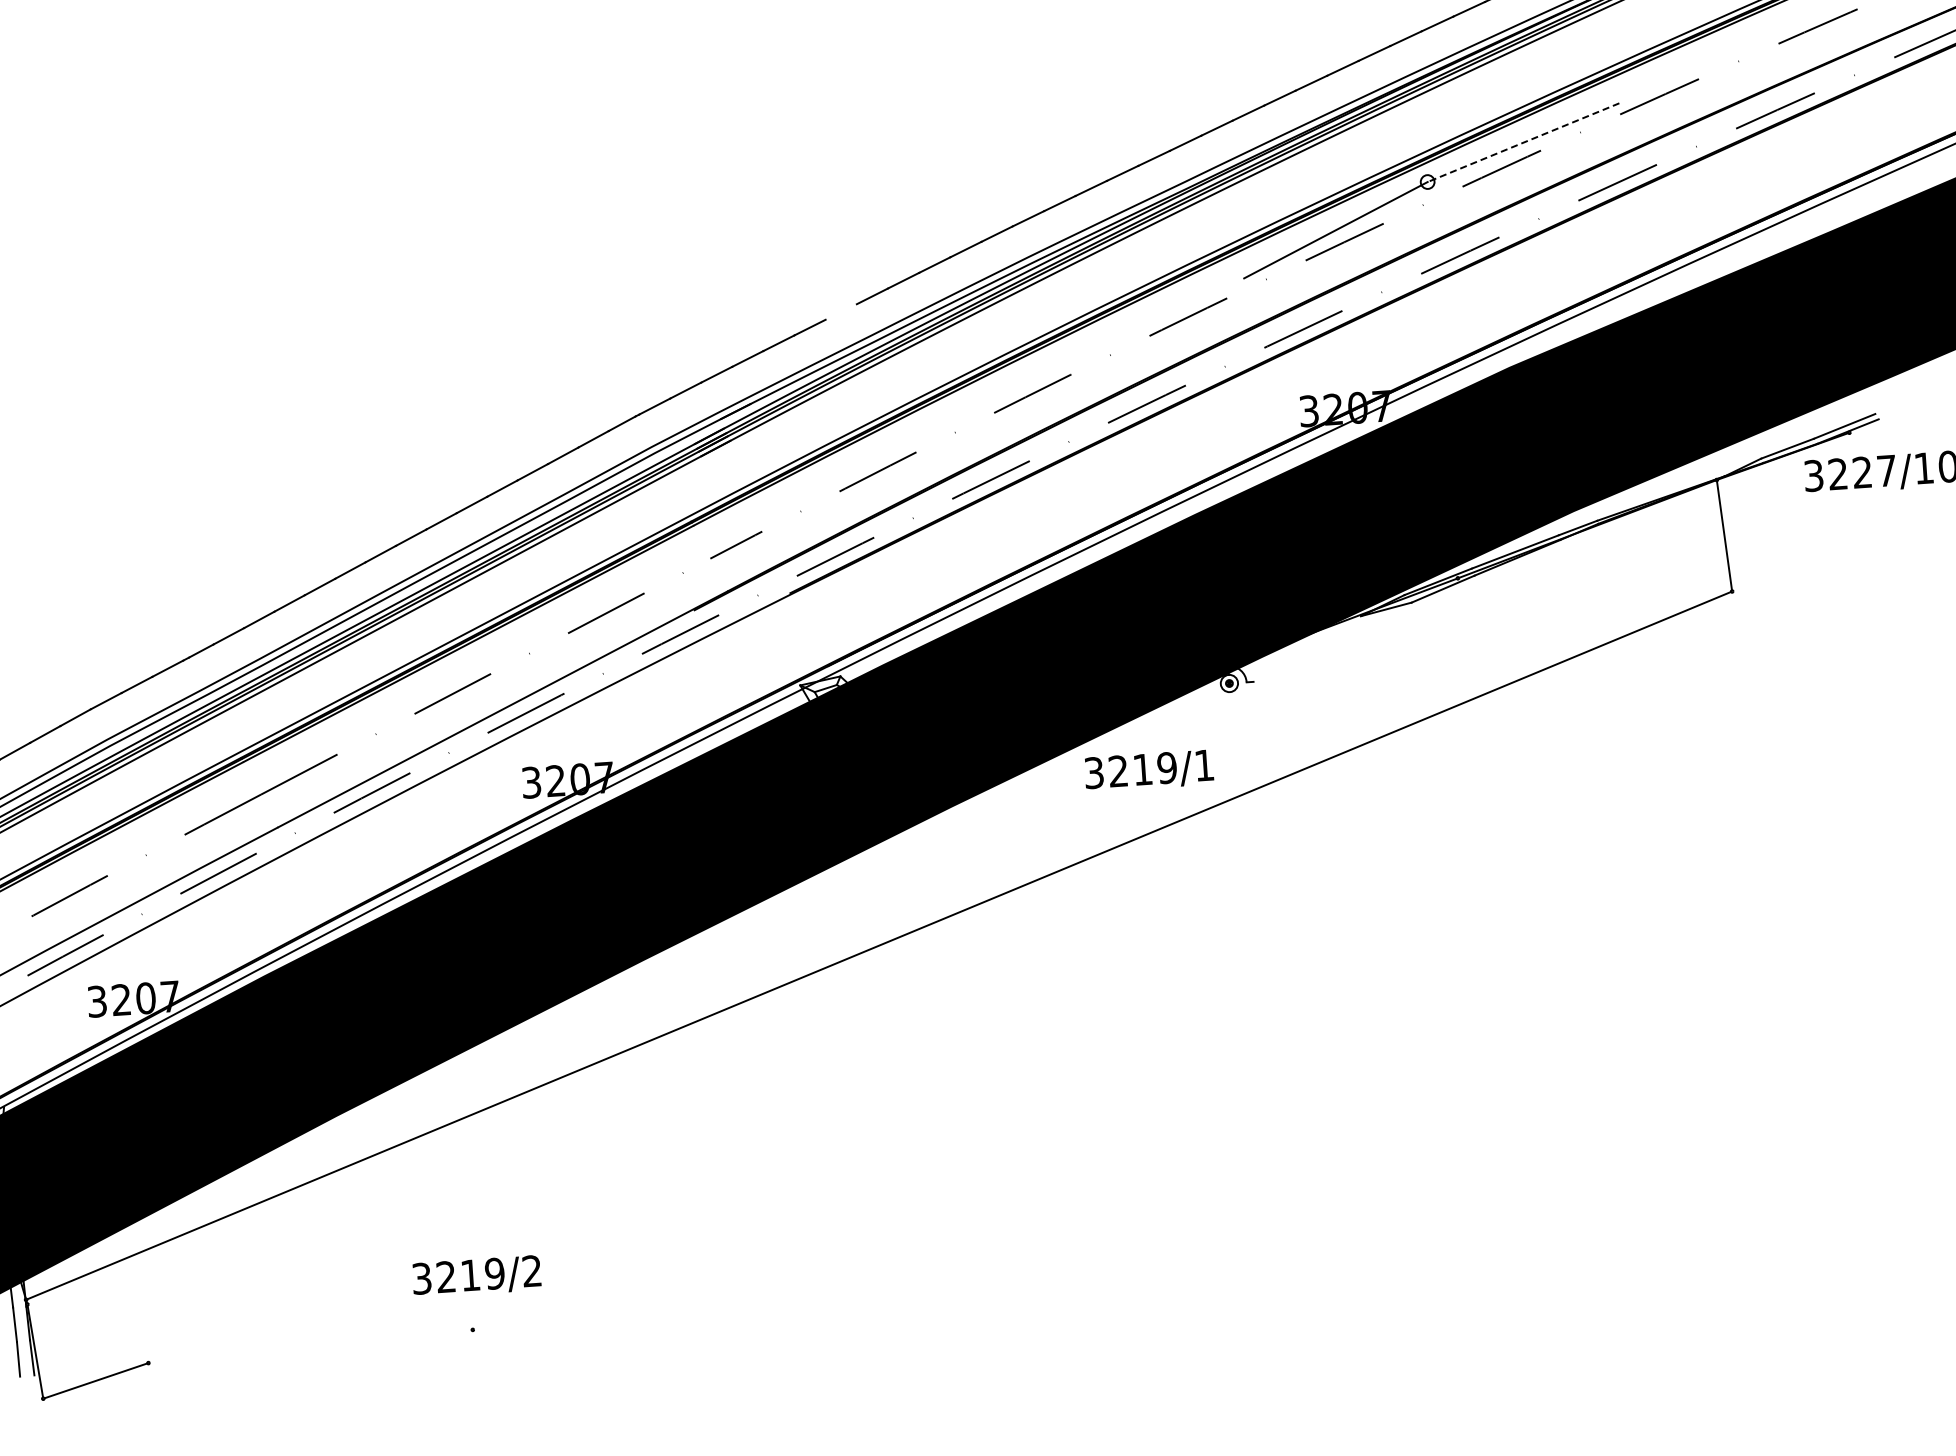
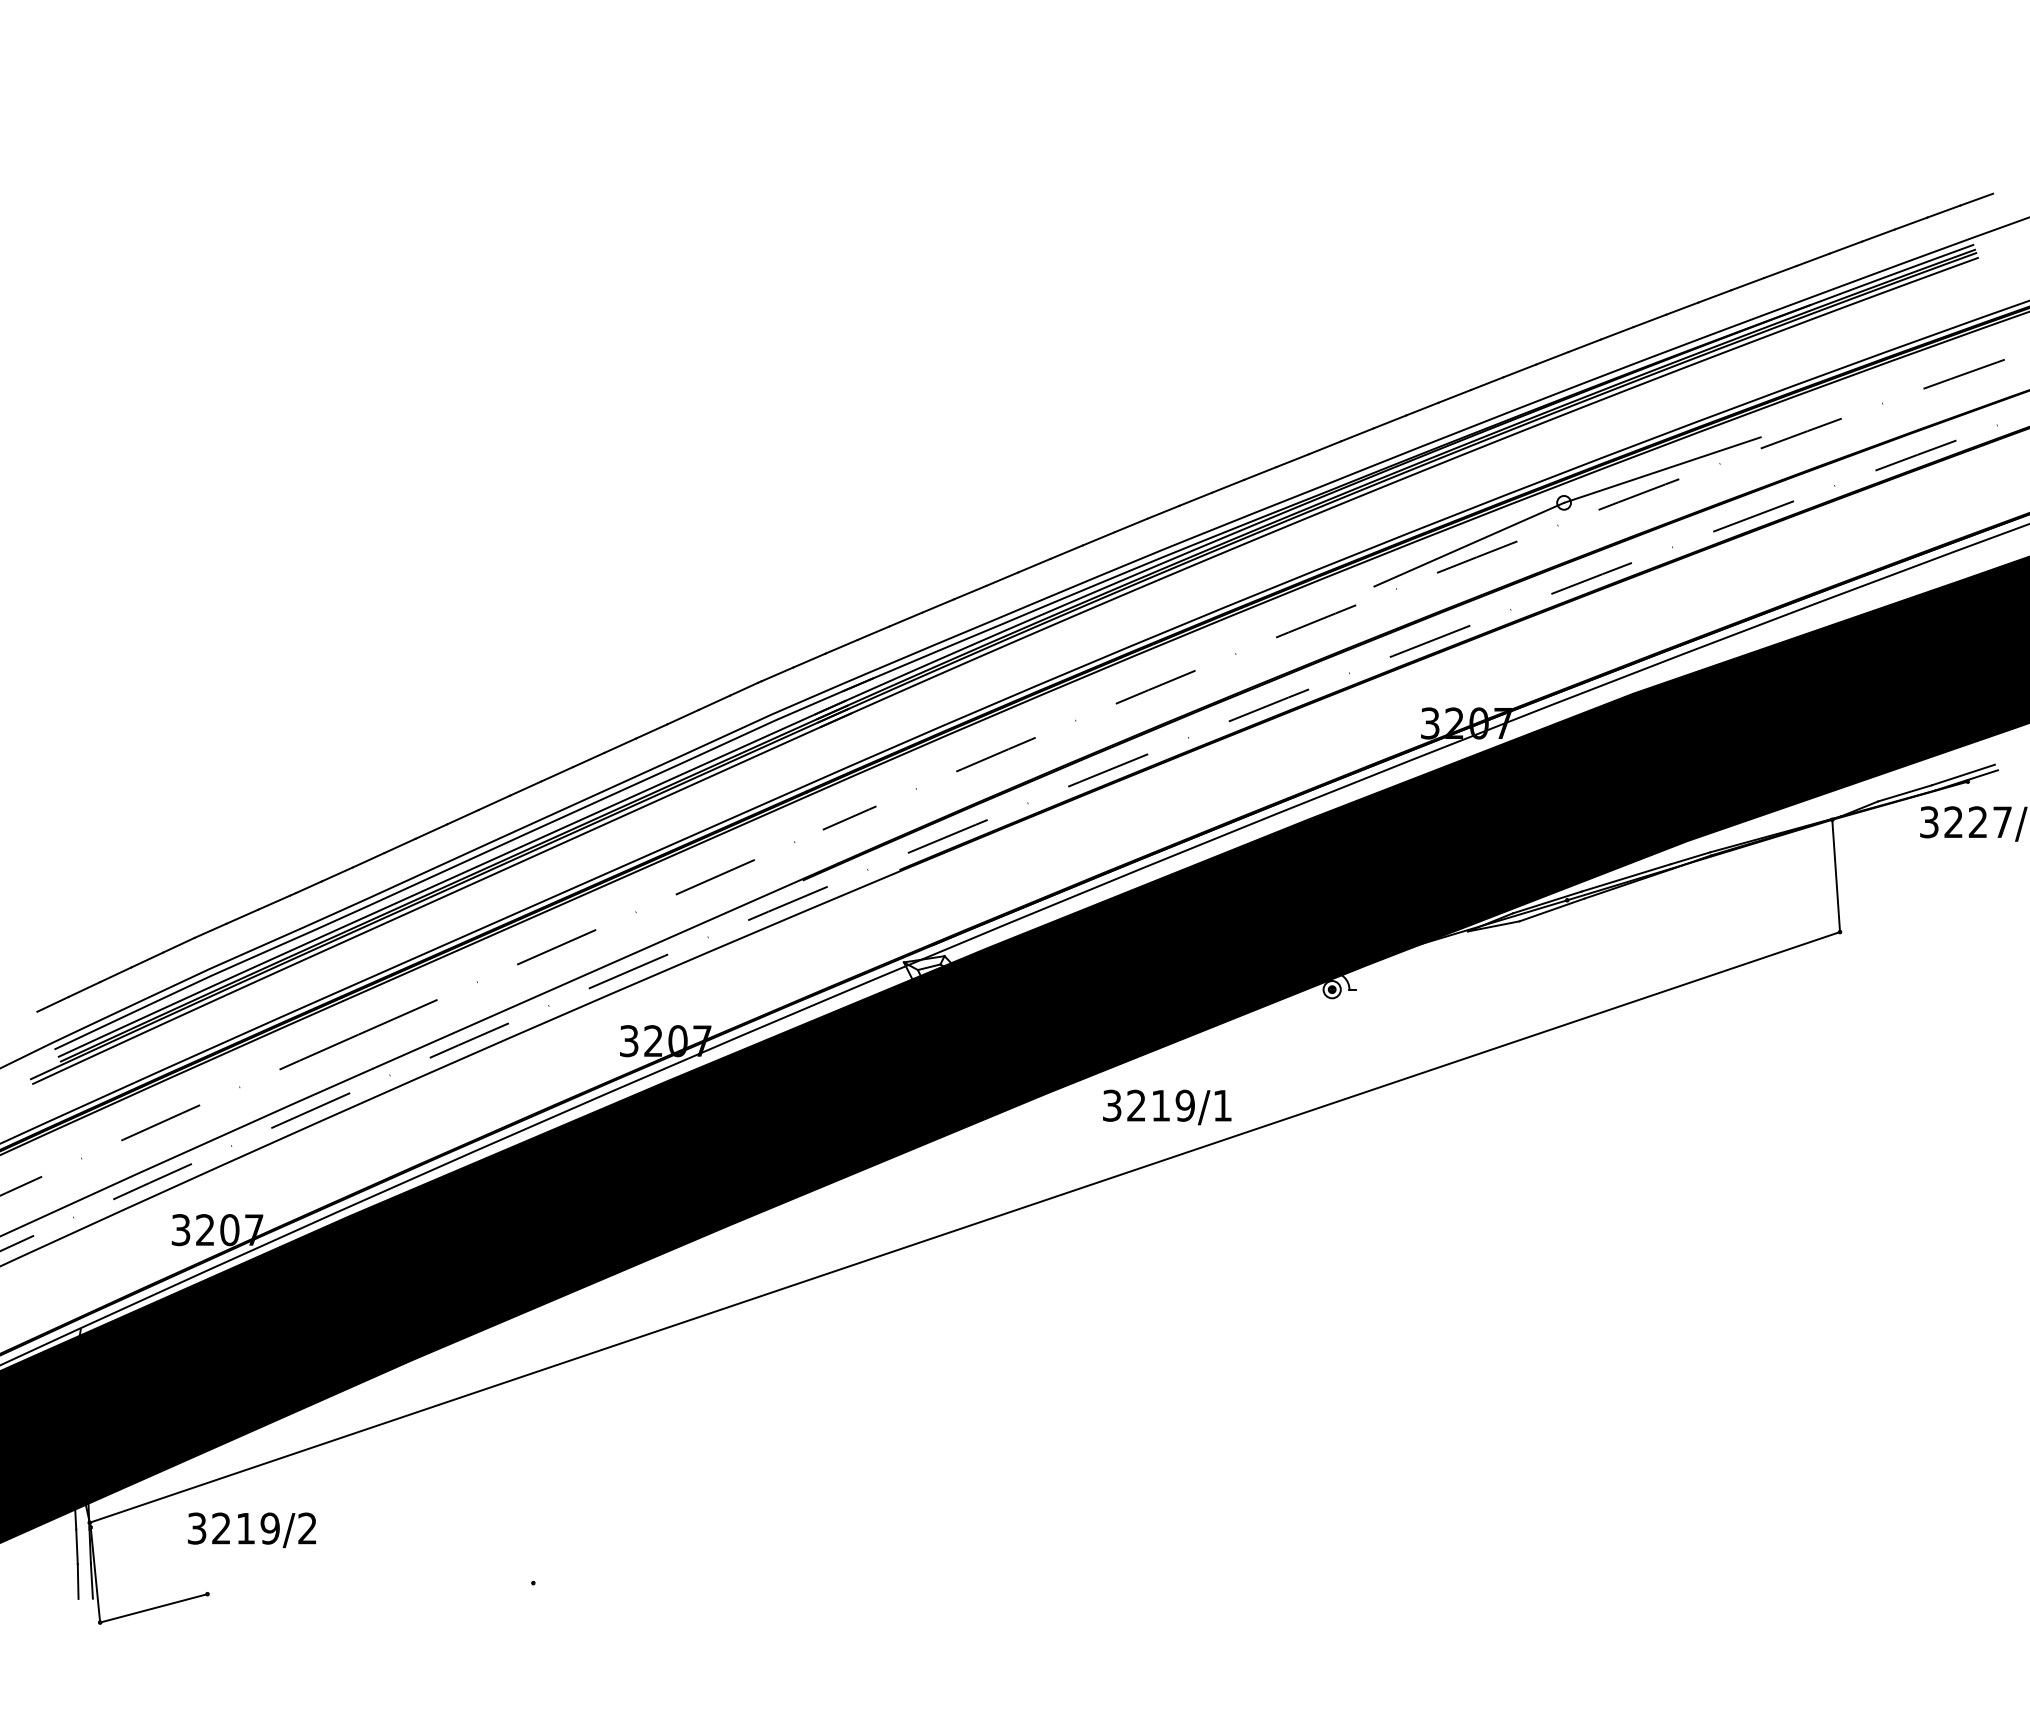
line: (1523, 143) -> (1662, 470), dashed -> solid
line: (841, 311) -> (970, 592), added
text: (1149, 770) -> (1167, 1107), moved
text: (476, 1275) -> (251, 1529), moved

